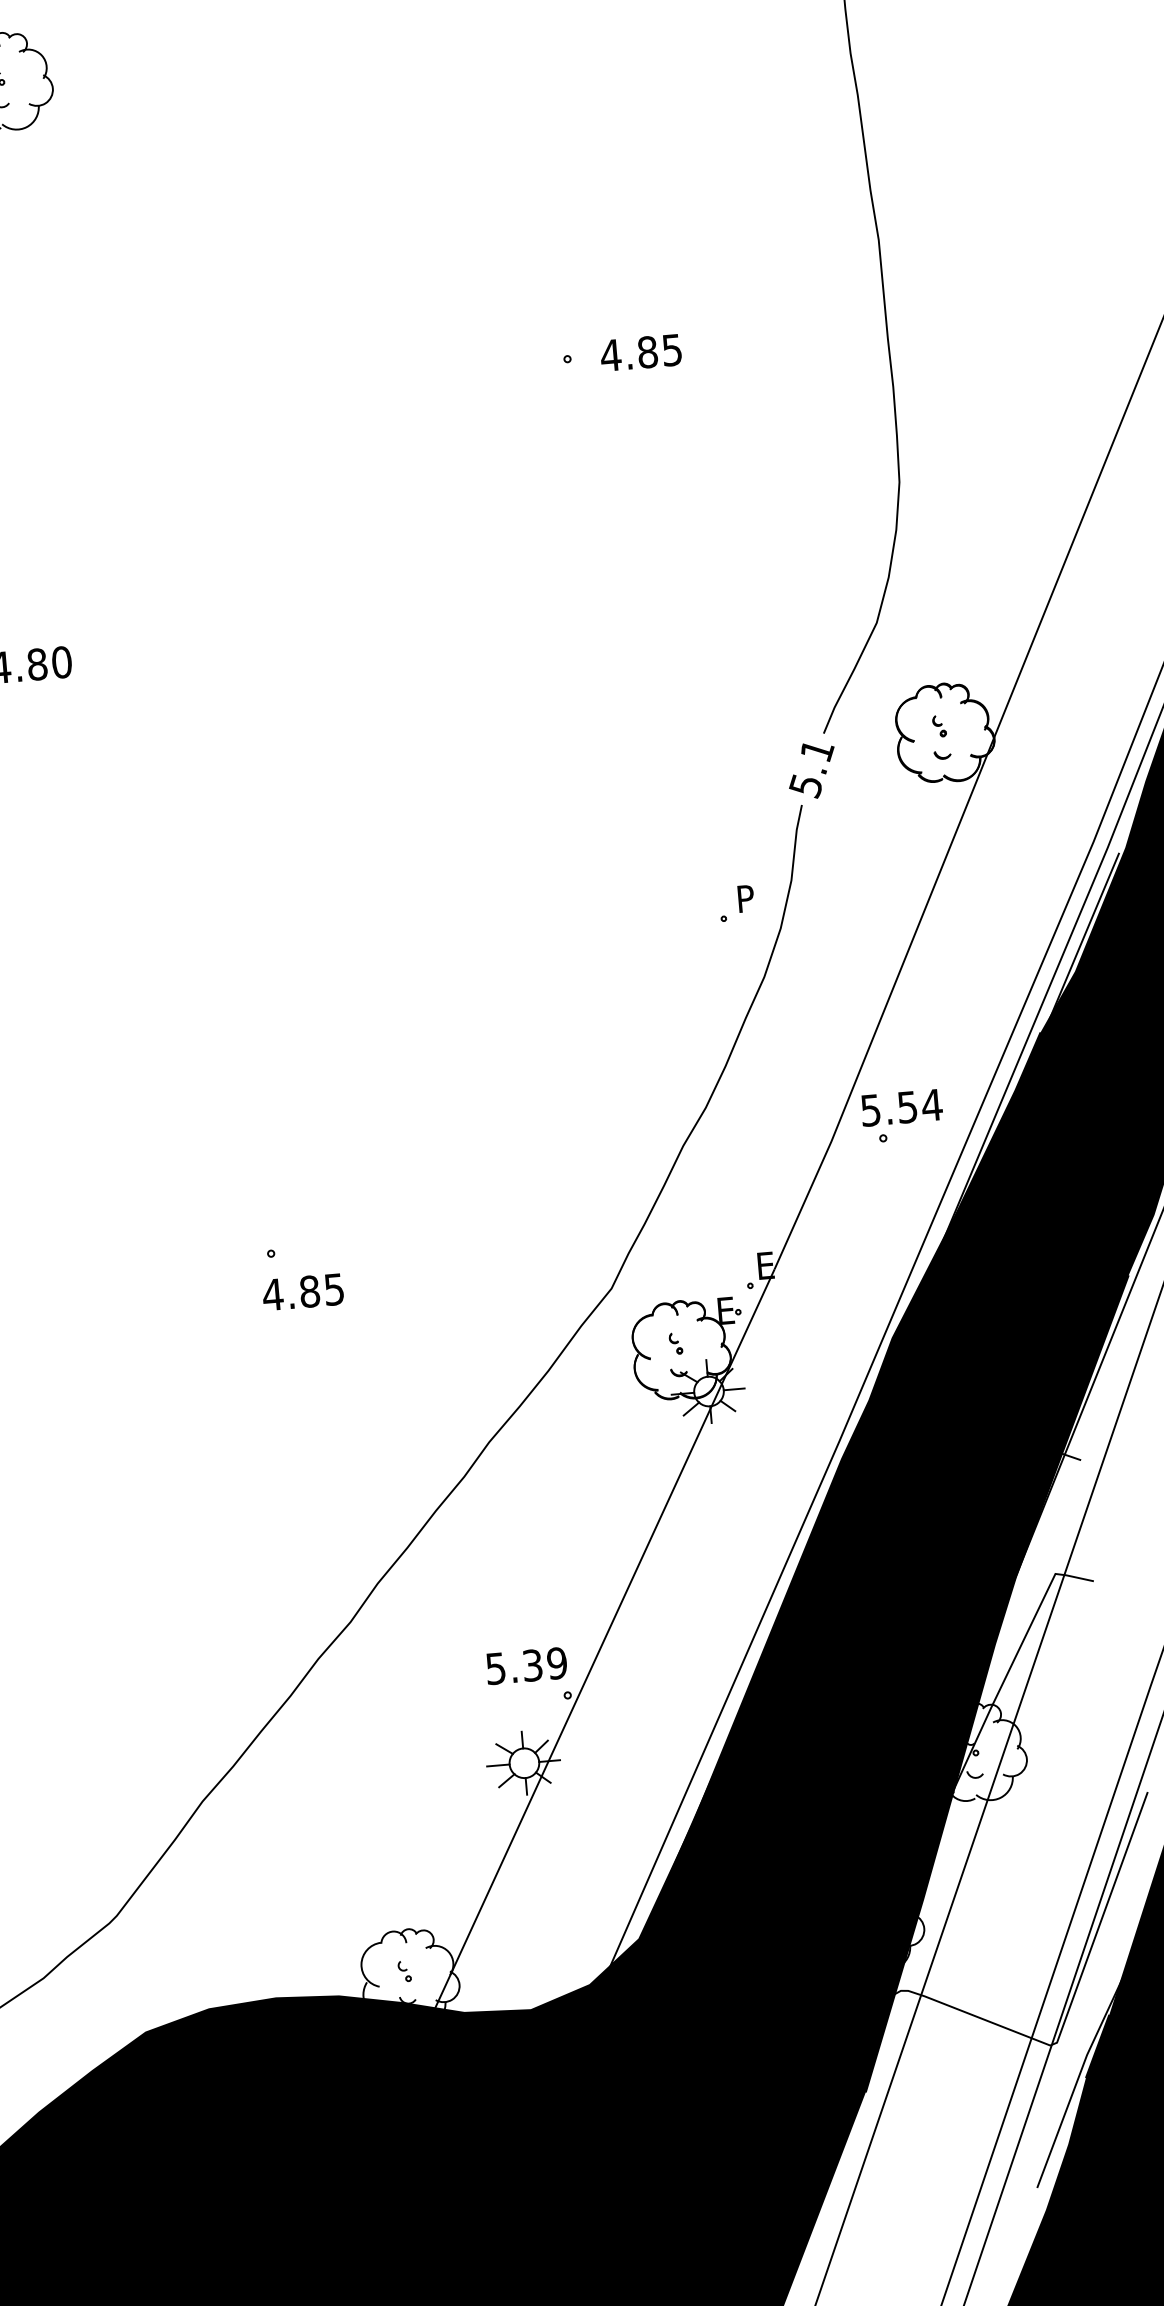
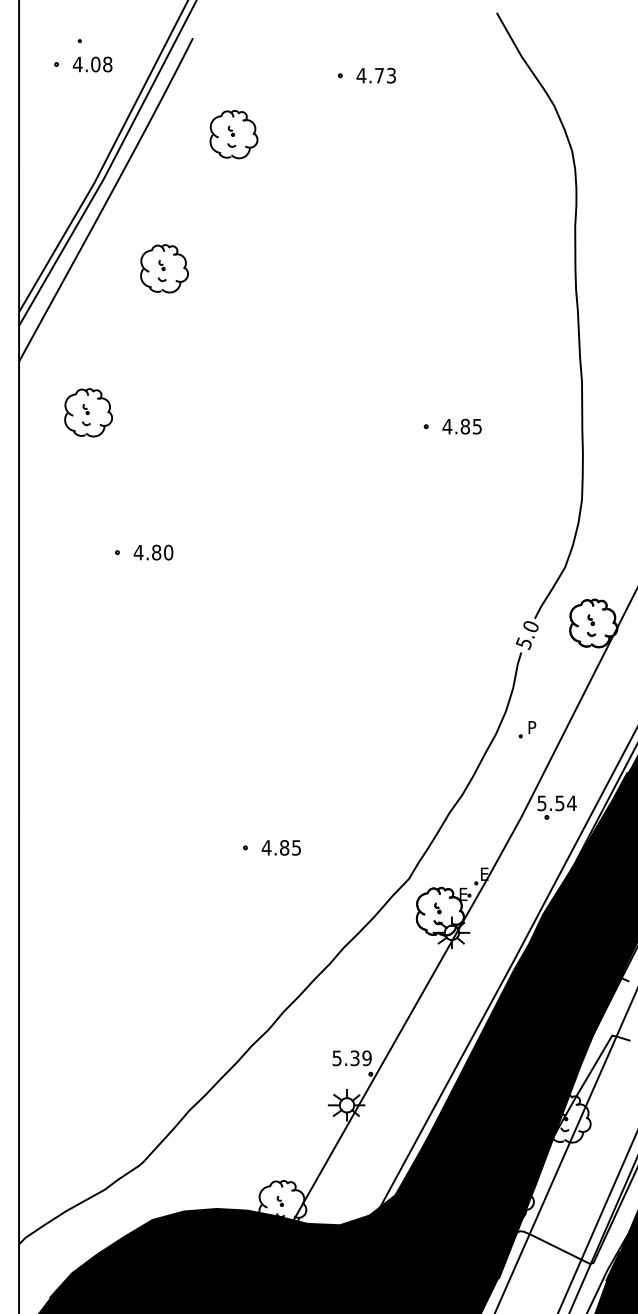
text: (818, 750) -> (531, 626), 5.1 -> 5.0
part: (736, 903) -> (527, 729), moved
text: (301, 1291) -> (280, 847), moved

